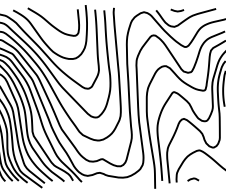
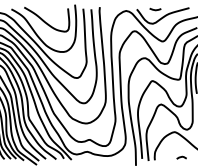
line: (193, 179) -> (181, 157), moved

